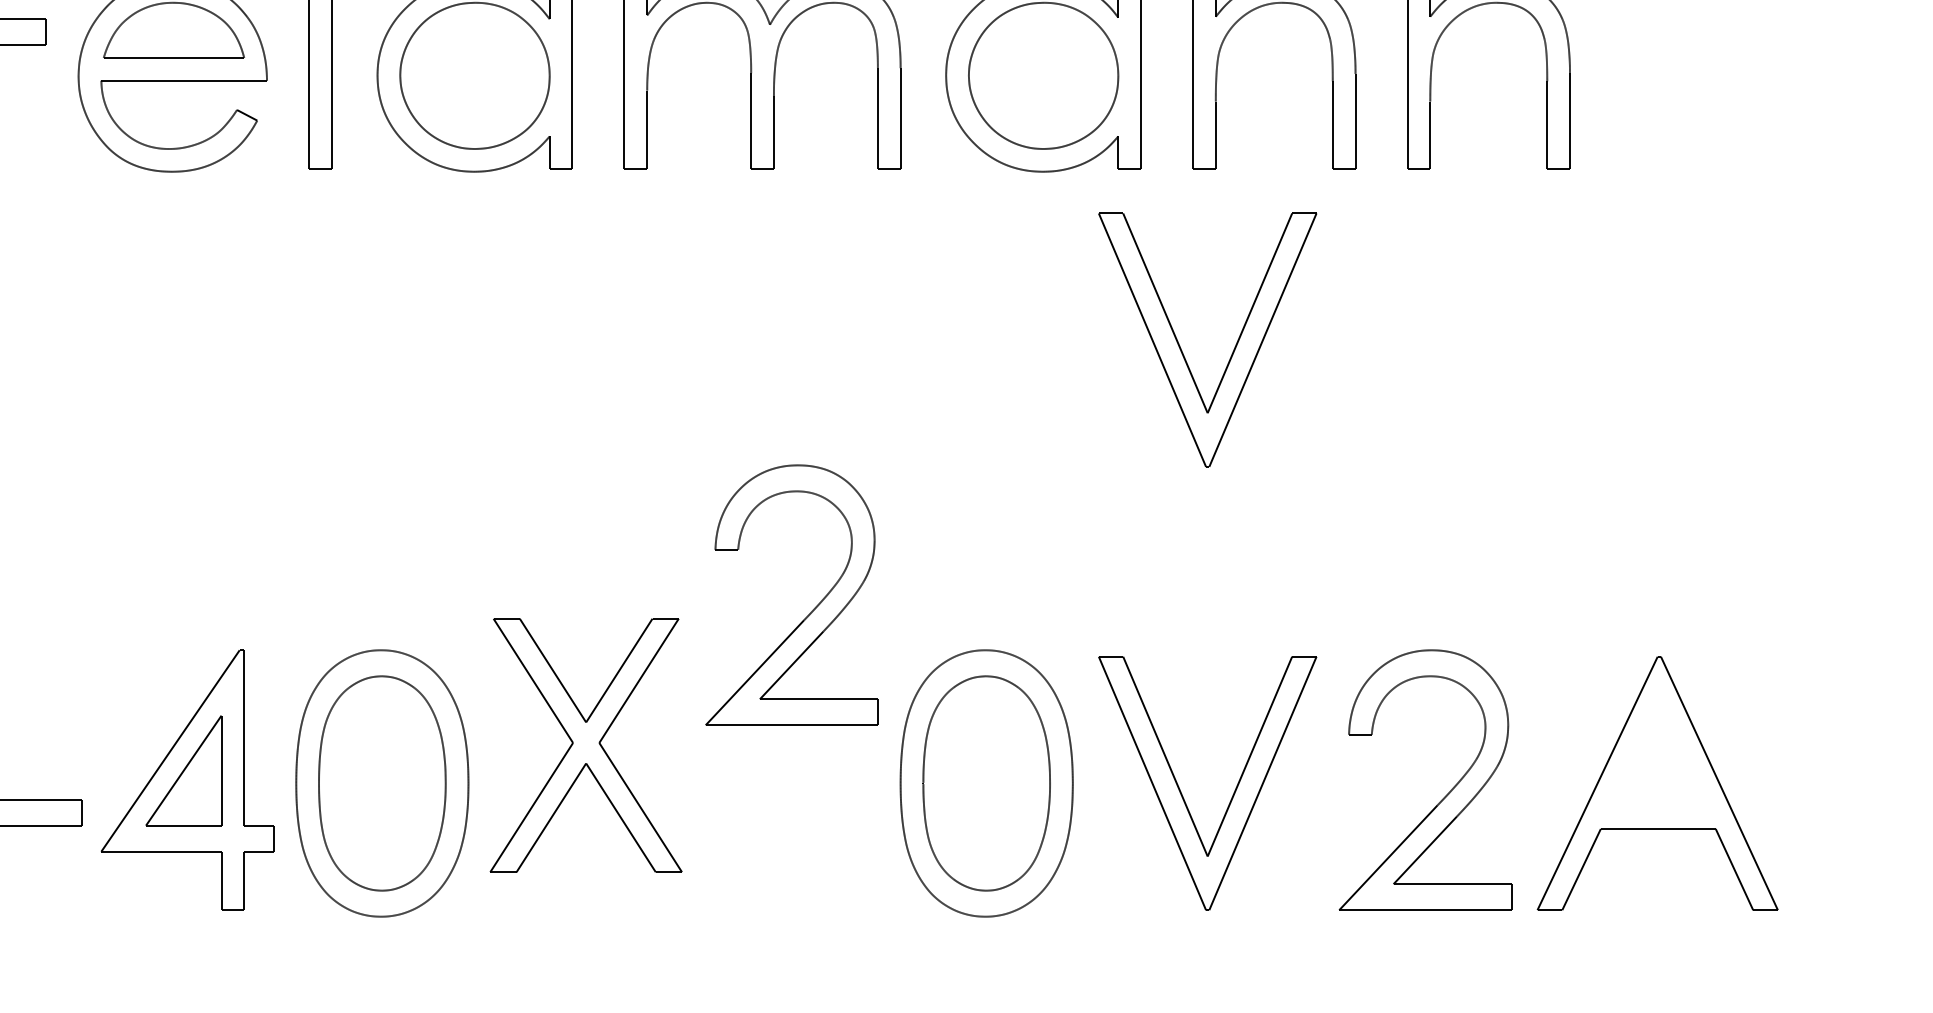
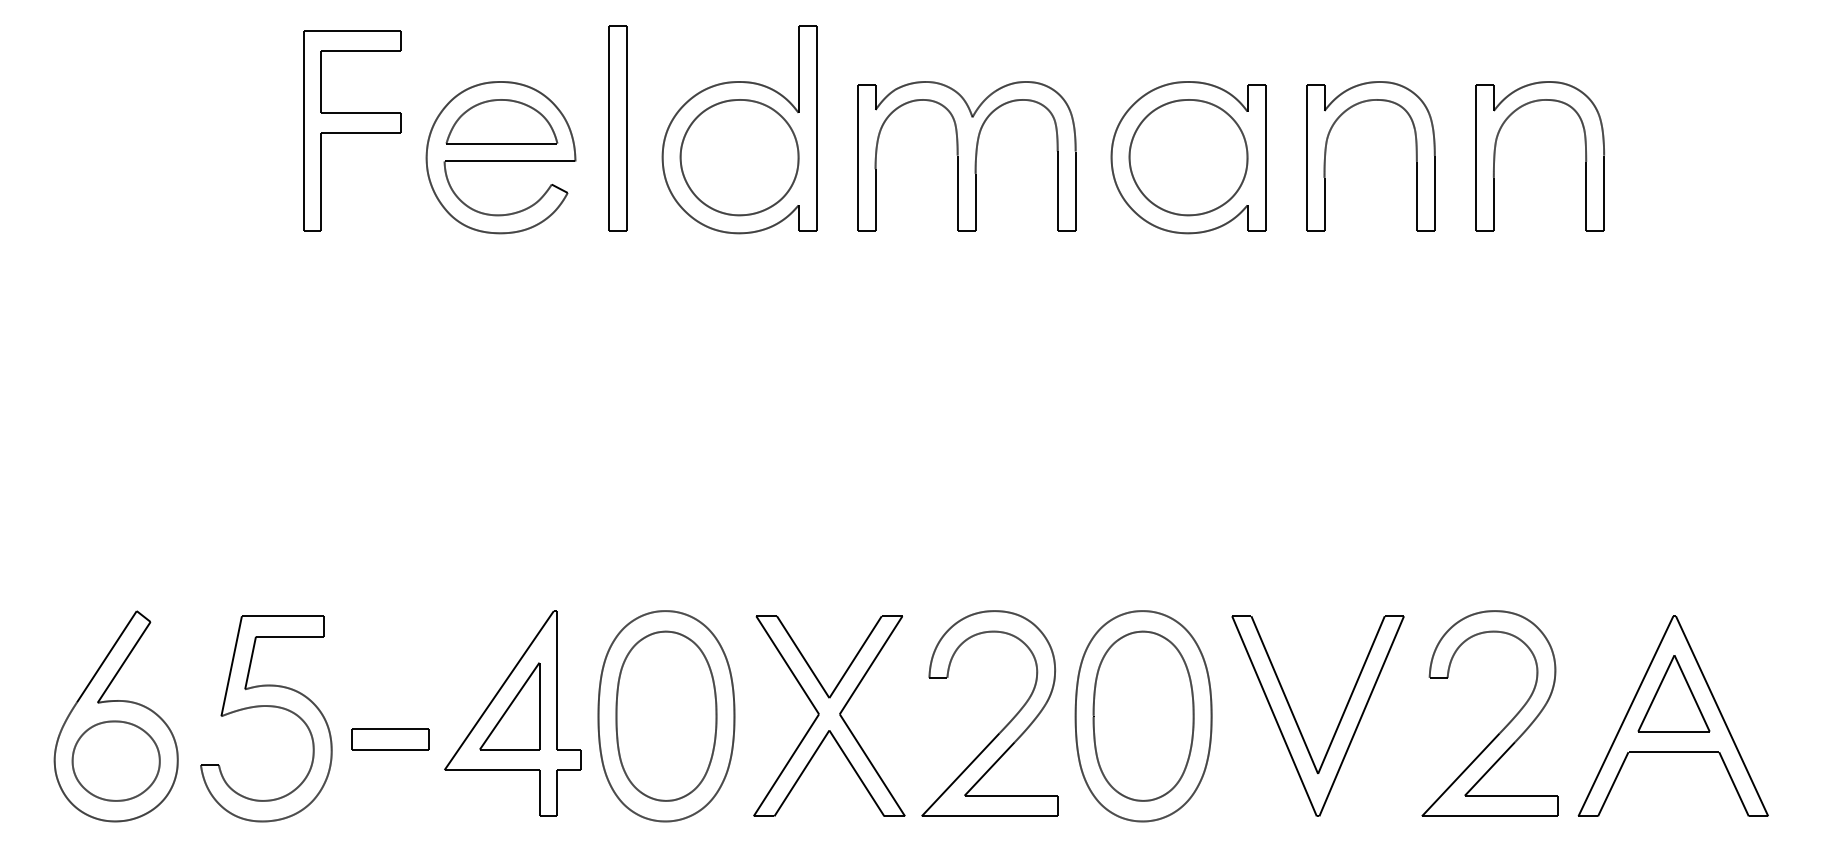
part: (1182, 350) -> (1298, 374), removed
part: (809, 612) -> (1003, 727), moved
part: (586, 744) -> (829, 715), moved
part: (1657, 754) -> (1673, 693), added

